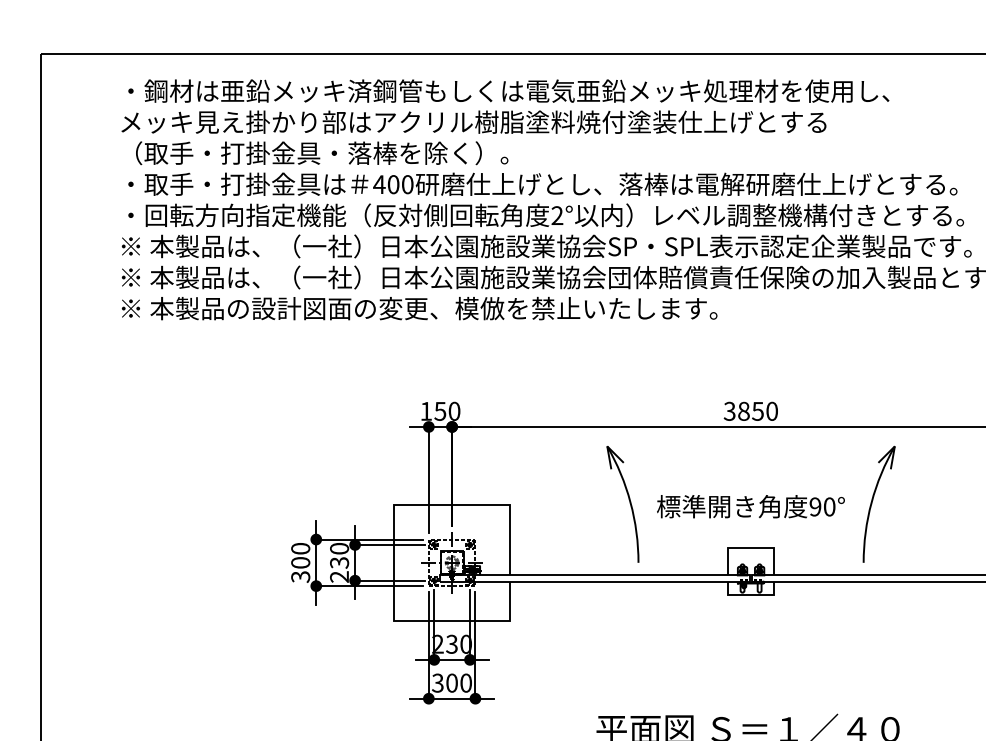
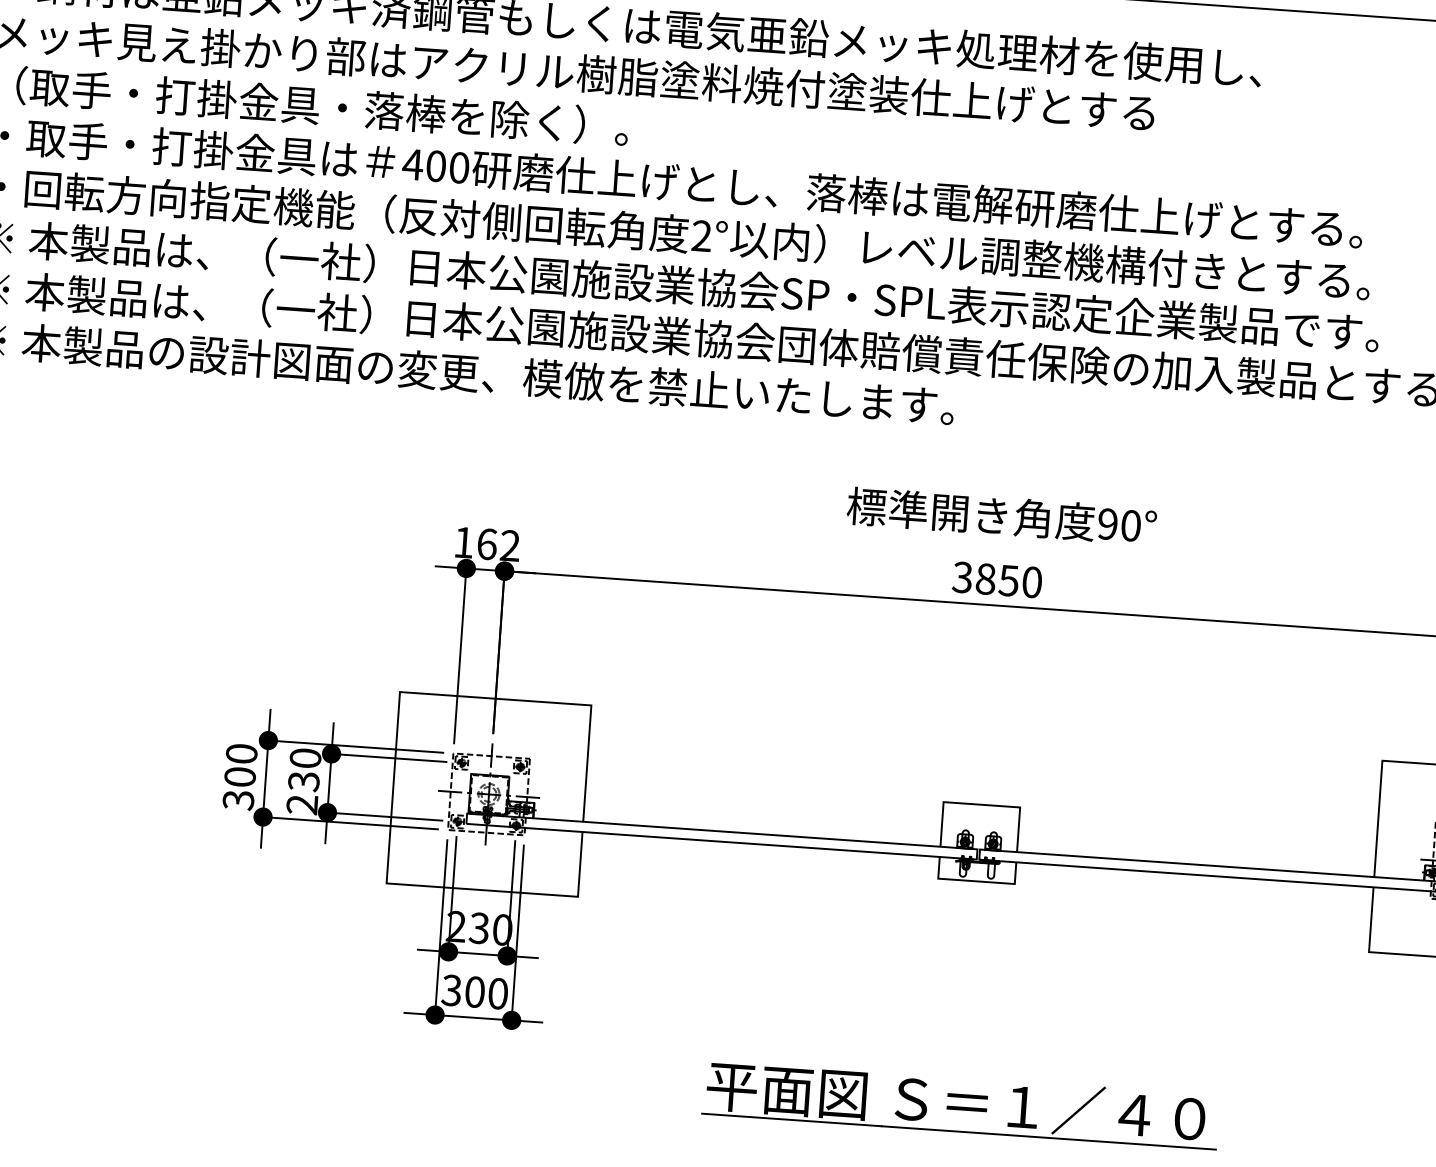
text: (447, 410) -> (498, 543), 150 -> 162
part: (629, 503) -> (787, 717), removed
part: (878, 503) -> (1196, 745), removed
text: (750, 506) -> (1001, 515), moved

